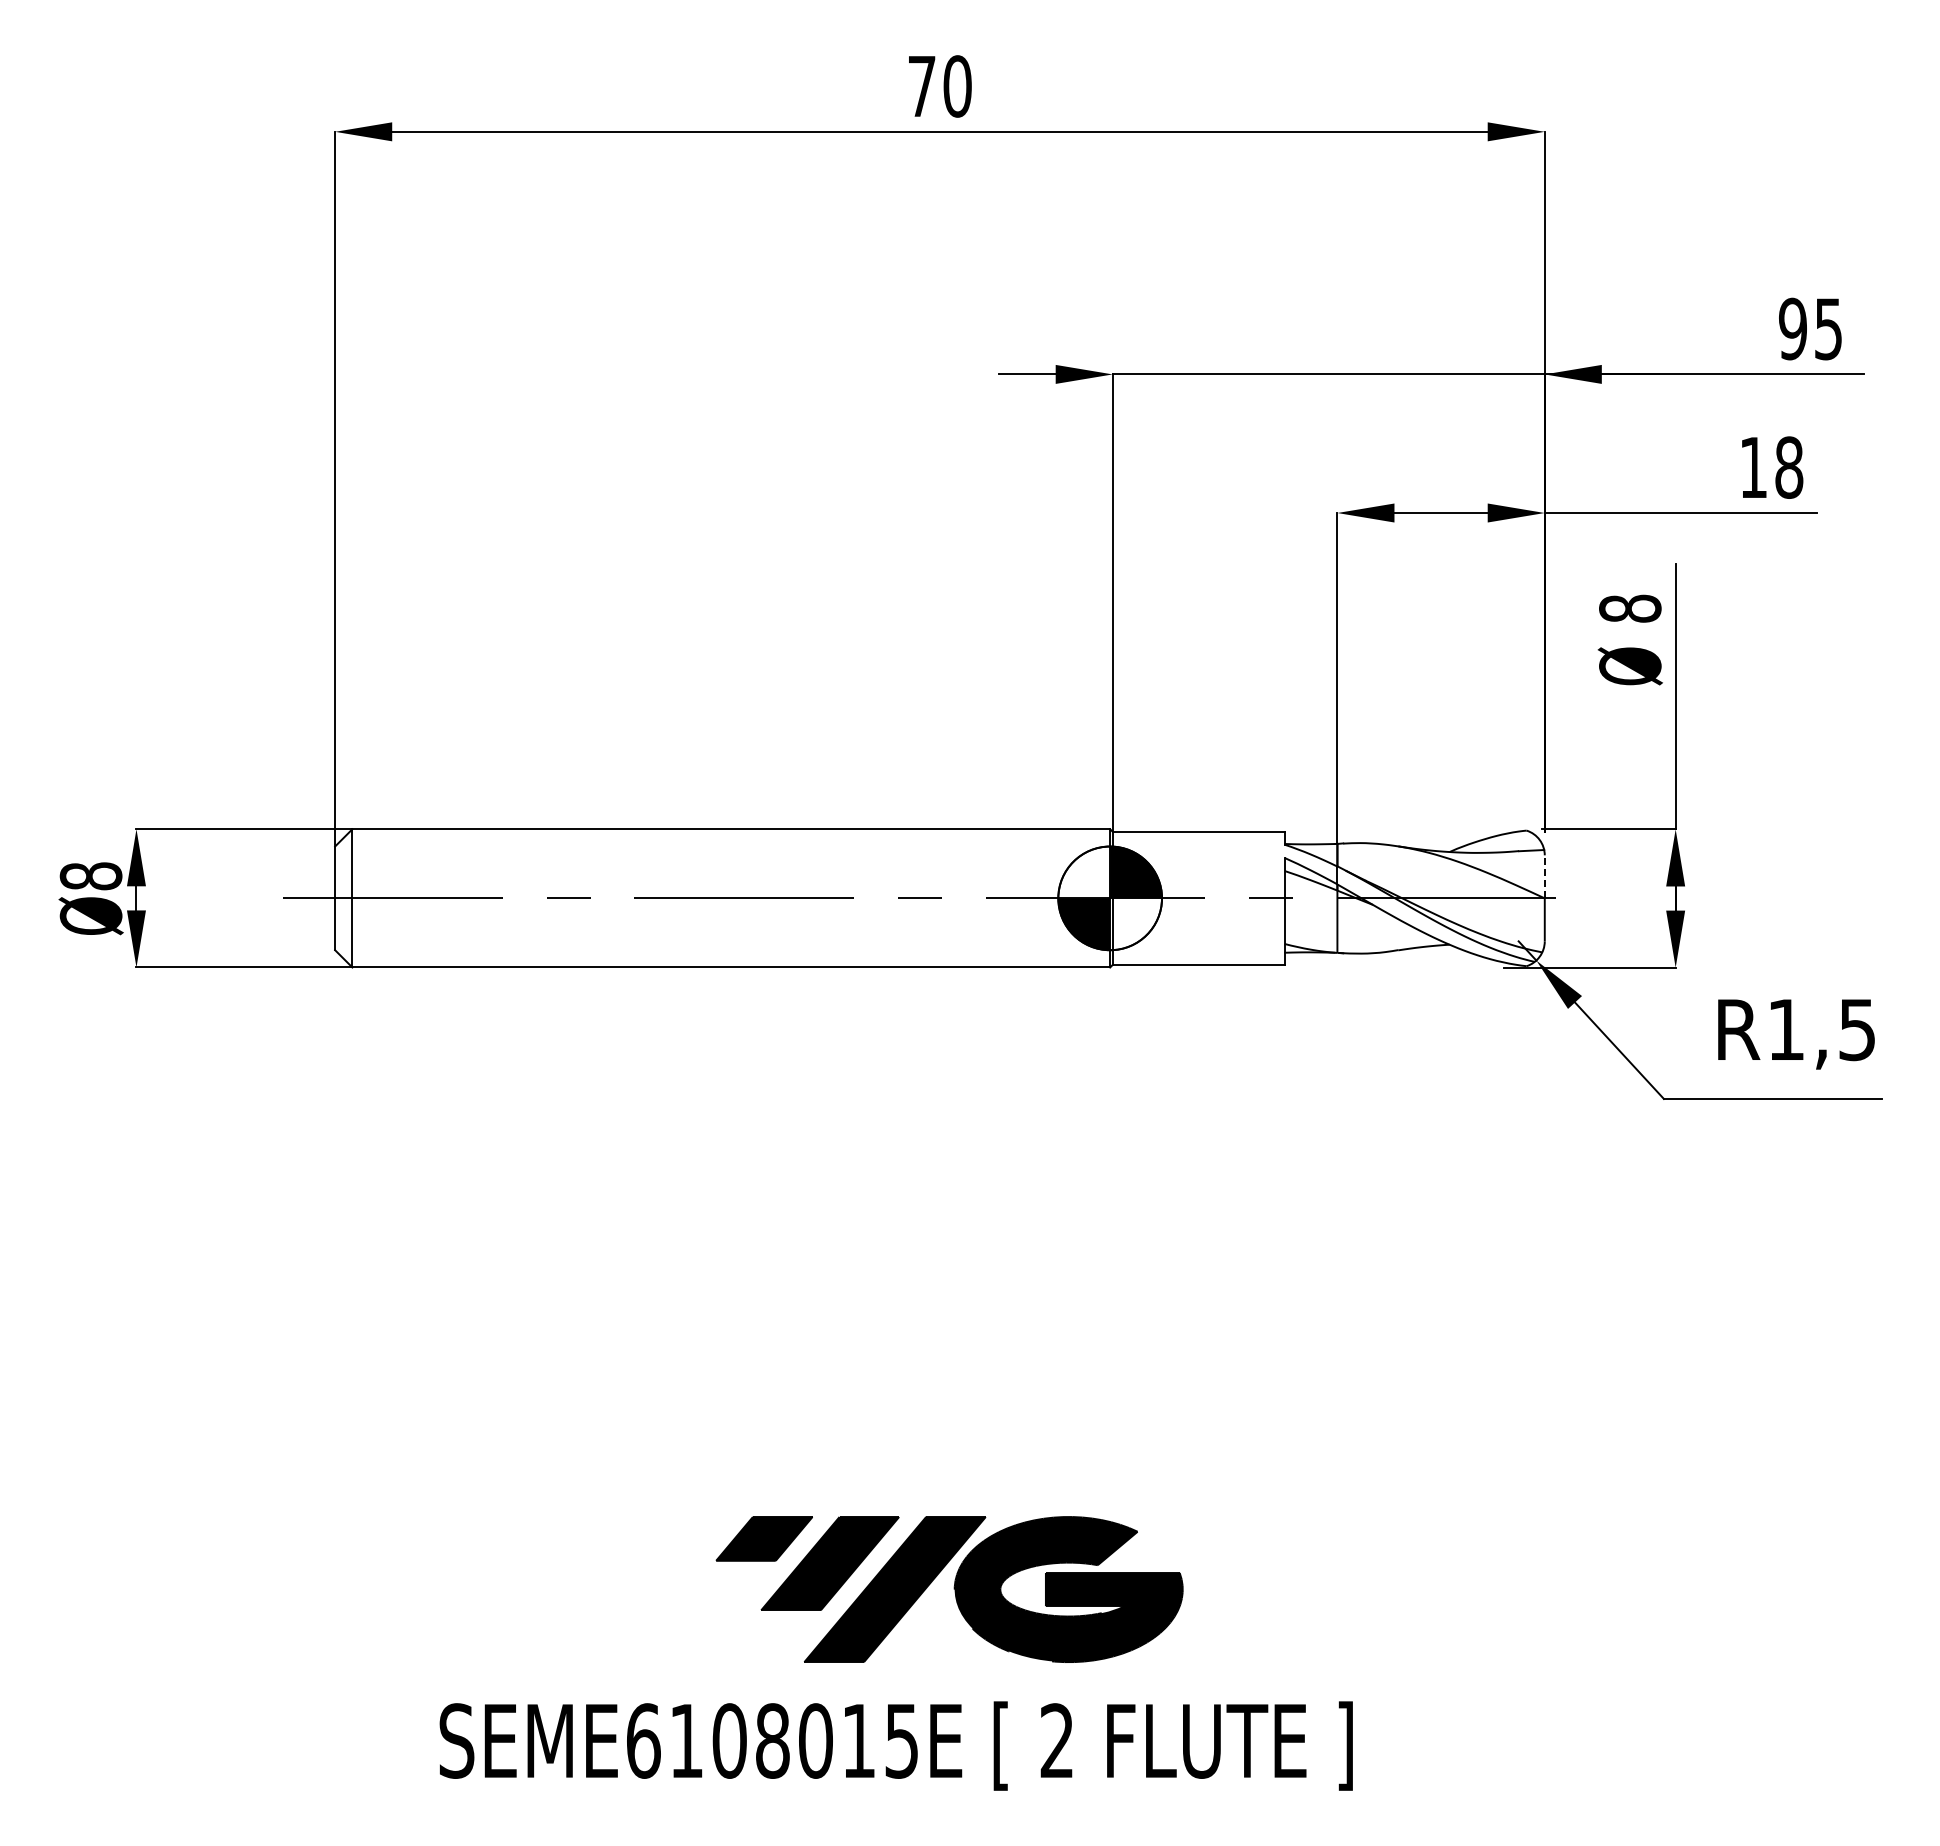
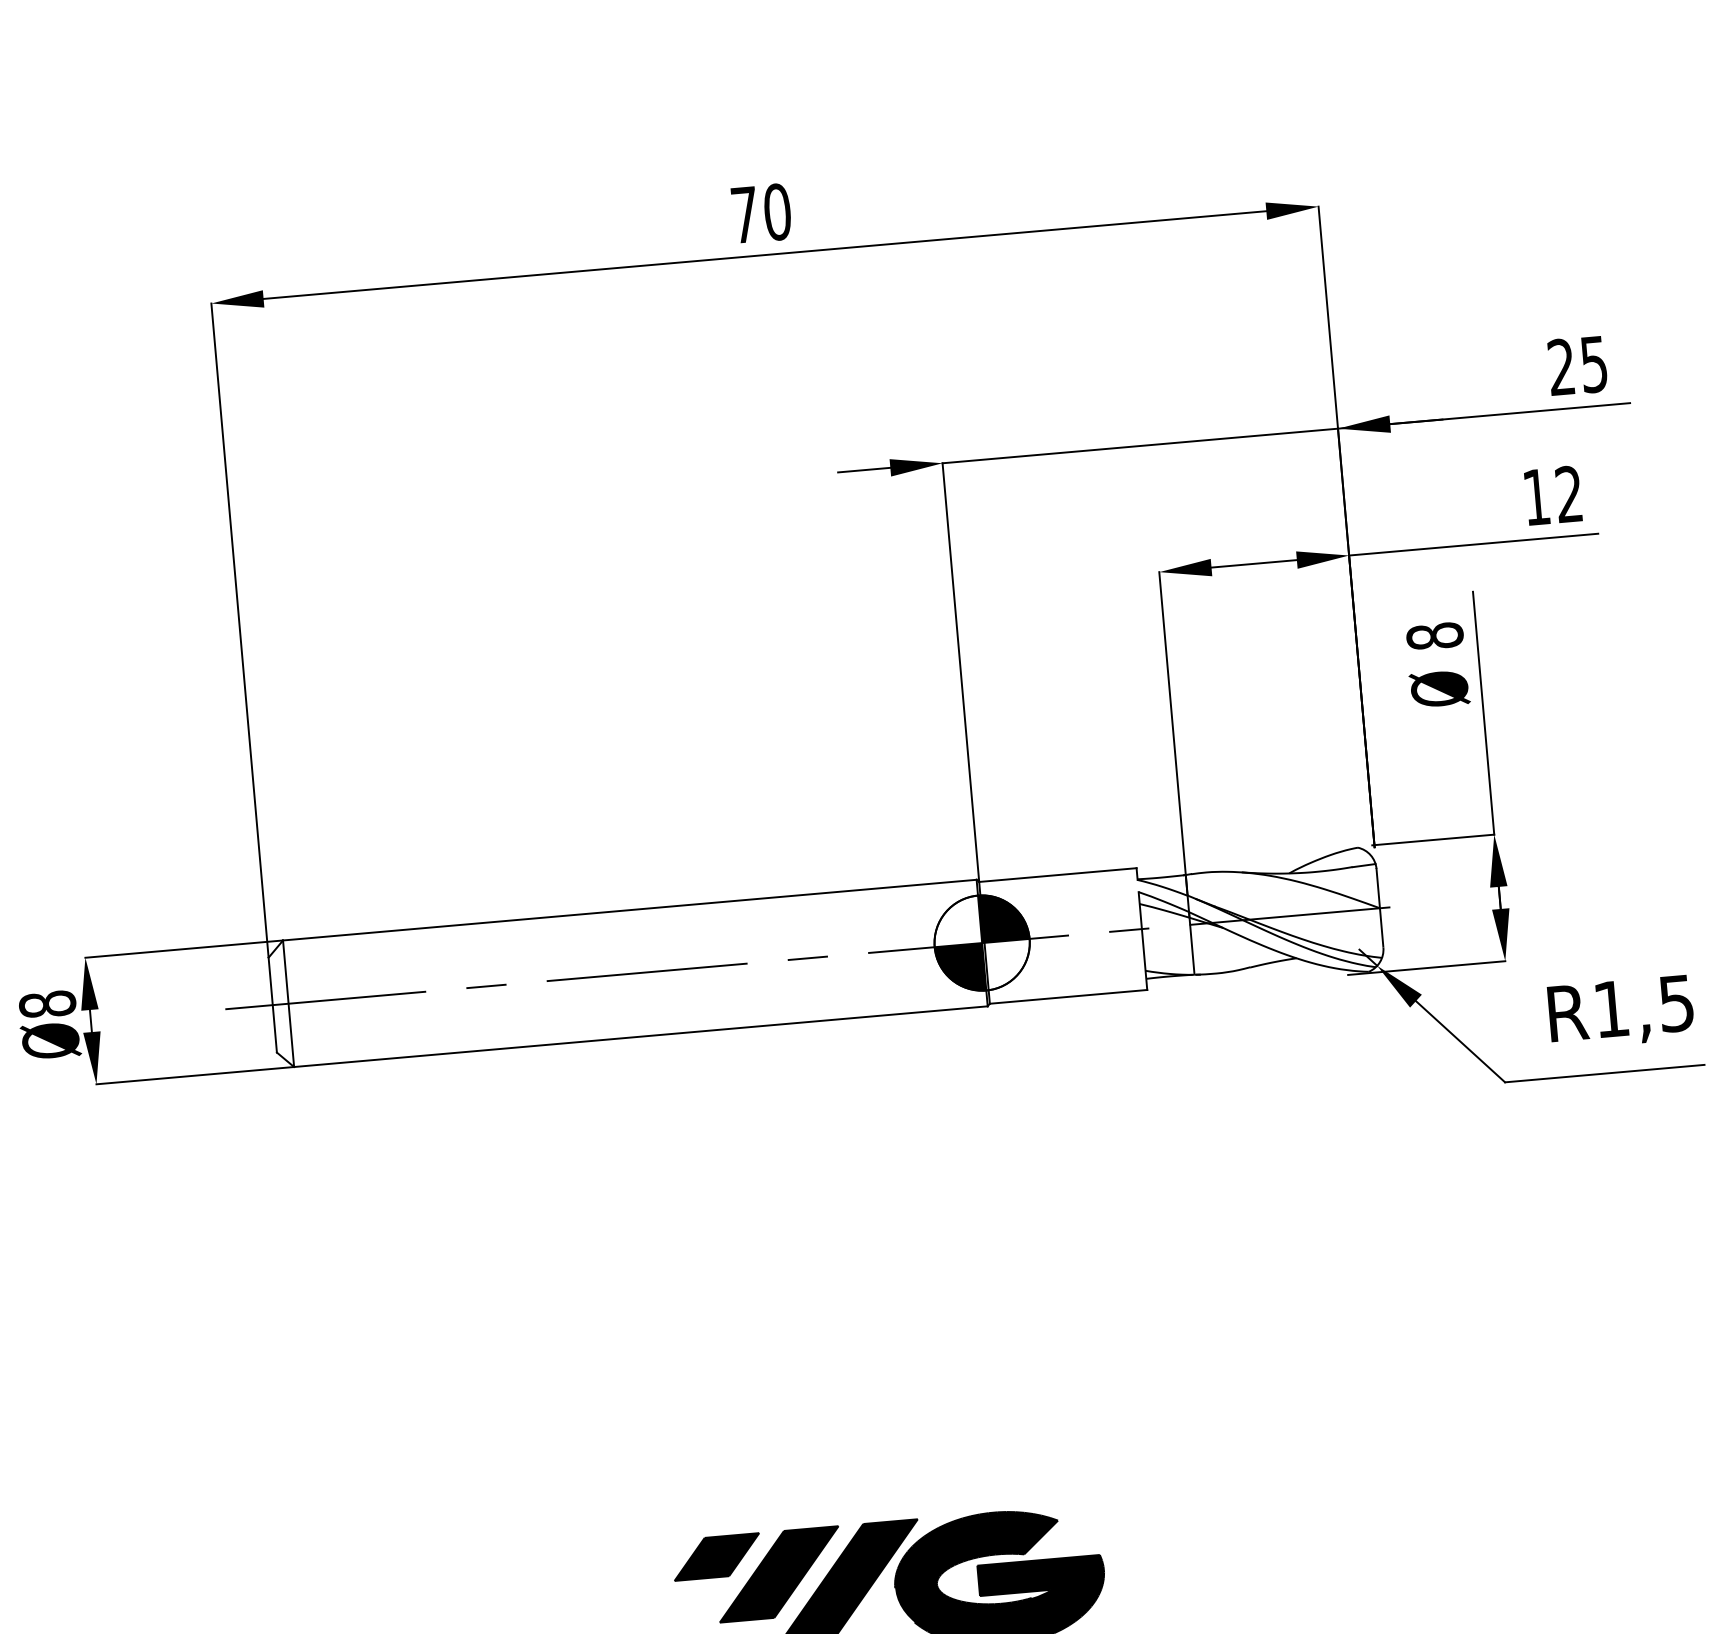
text: (1792, 328) -> (1561, 366), 95 -> 25
text: (1789, 467) -> (1569, 494), 18 -> 12
line: (1544, 876) -> (1377, 888), dashed -> solid

